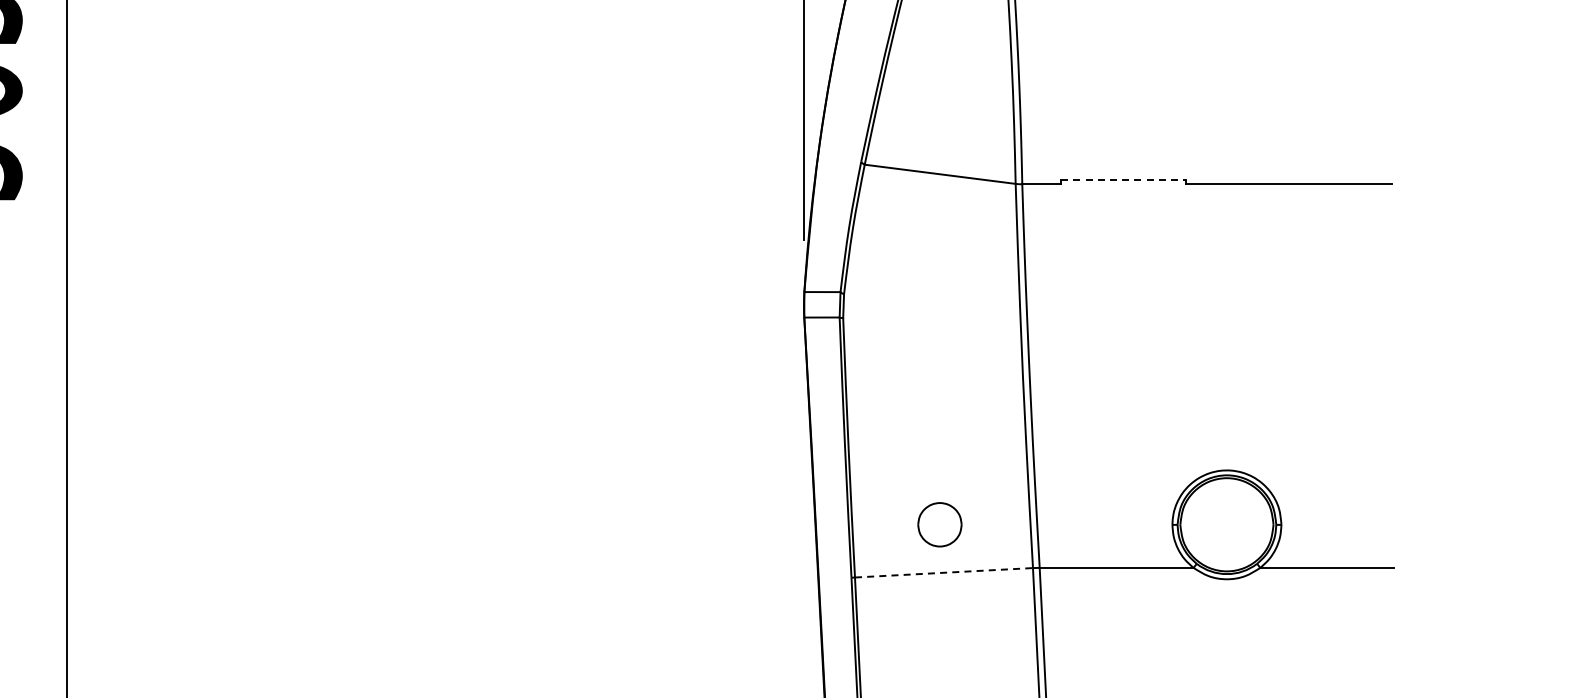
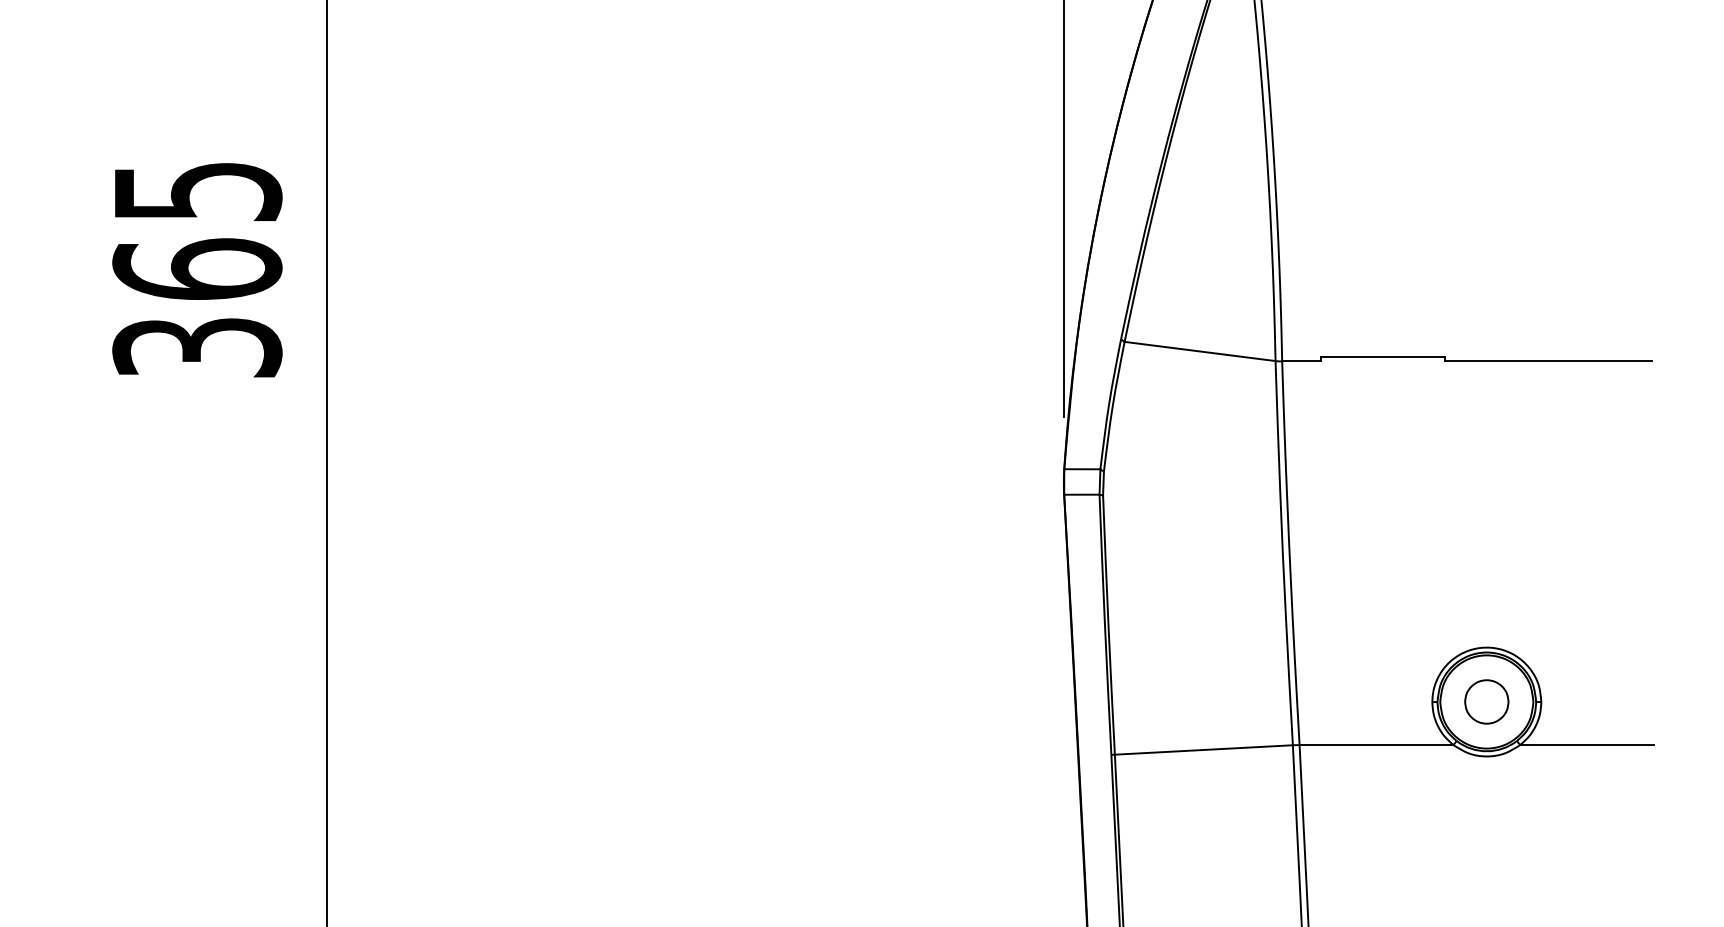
line: (1123, 180) -> (1383, 357), dashed -> solid
part: (939, 524) -> (1486, 701), moved
line: (944, 572) -> (1204, 749), dashed -> solid

